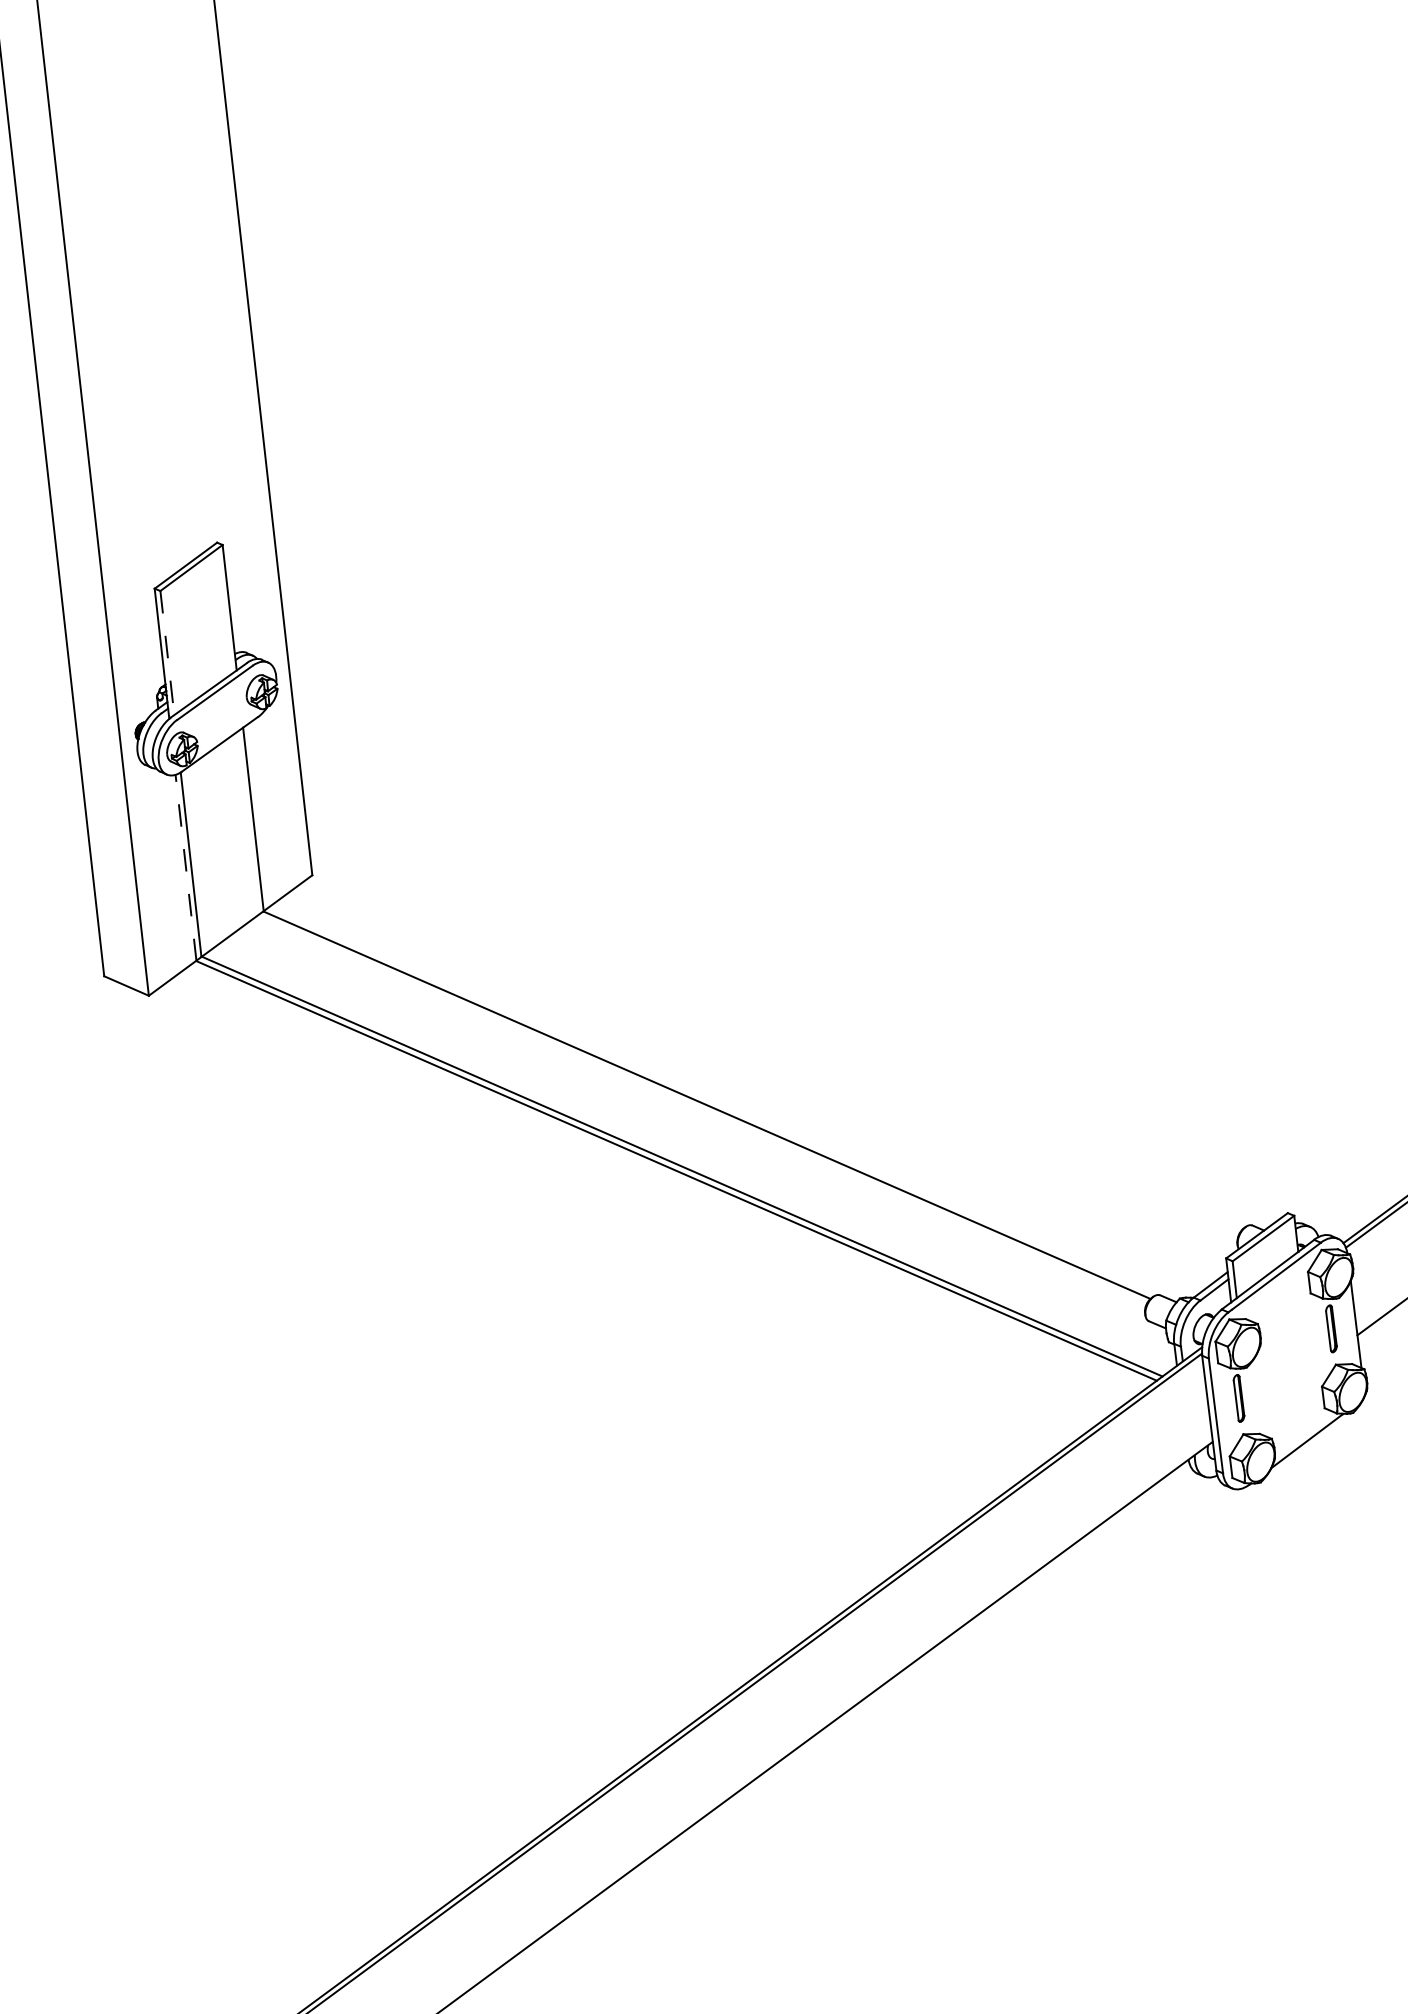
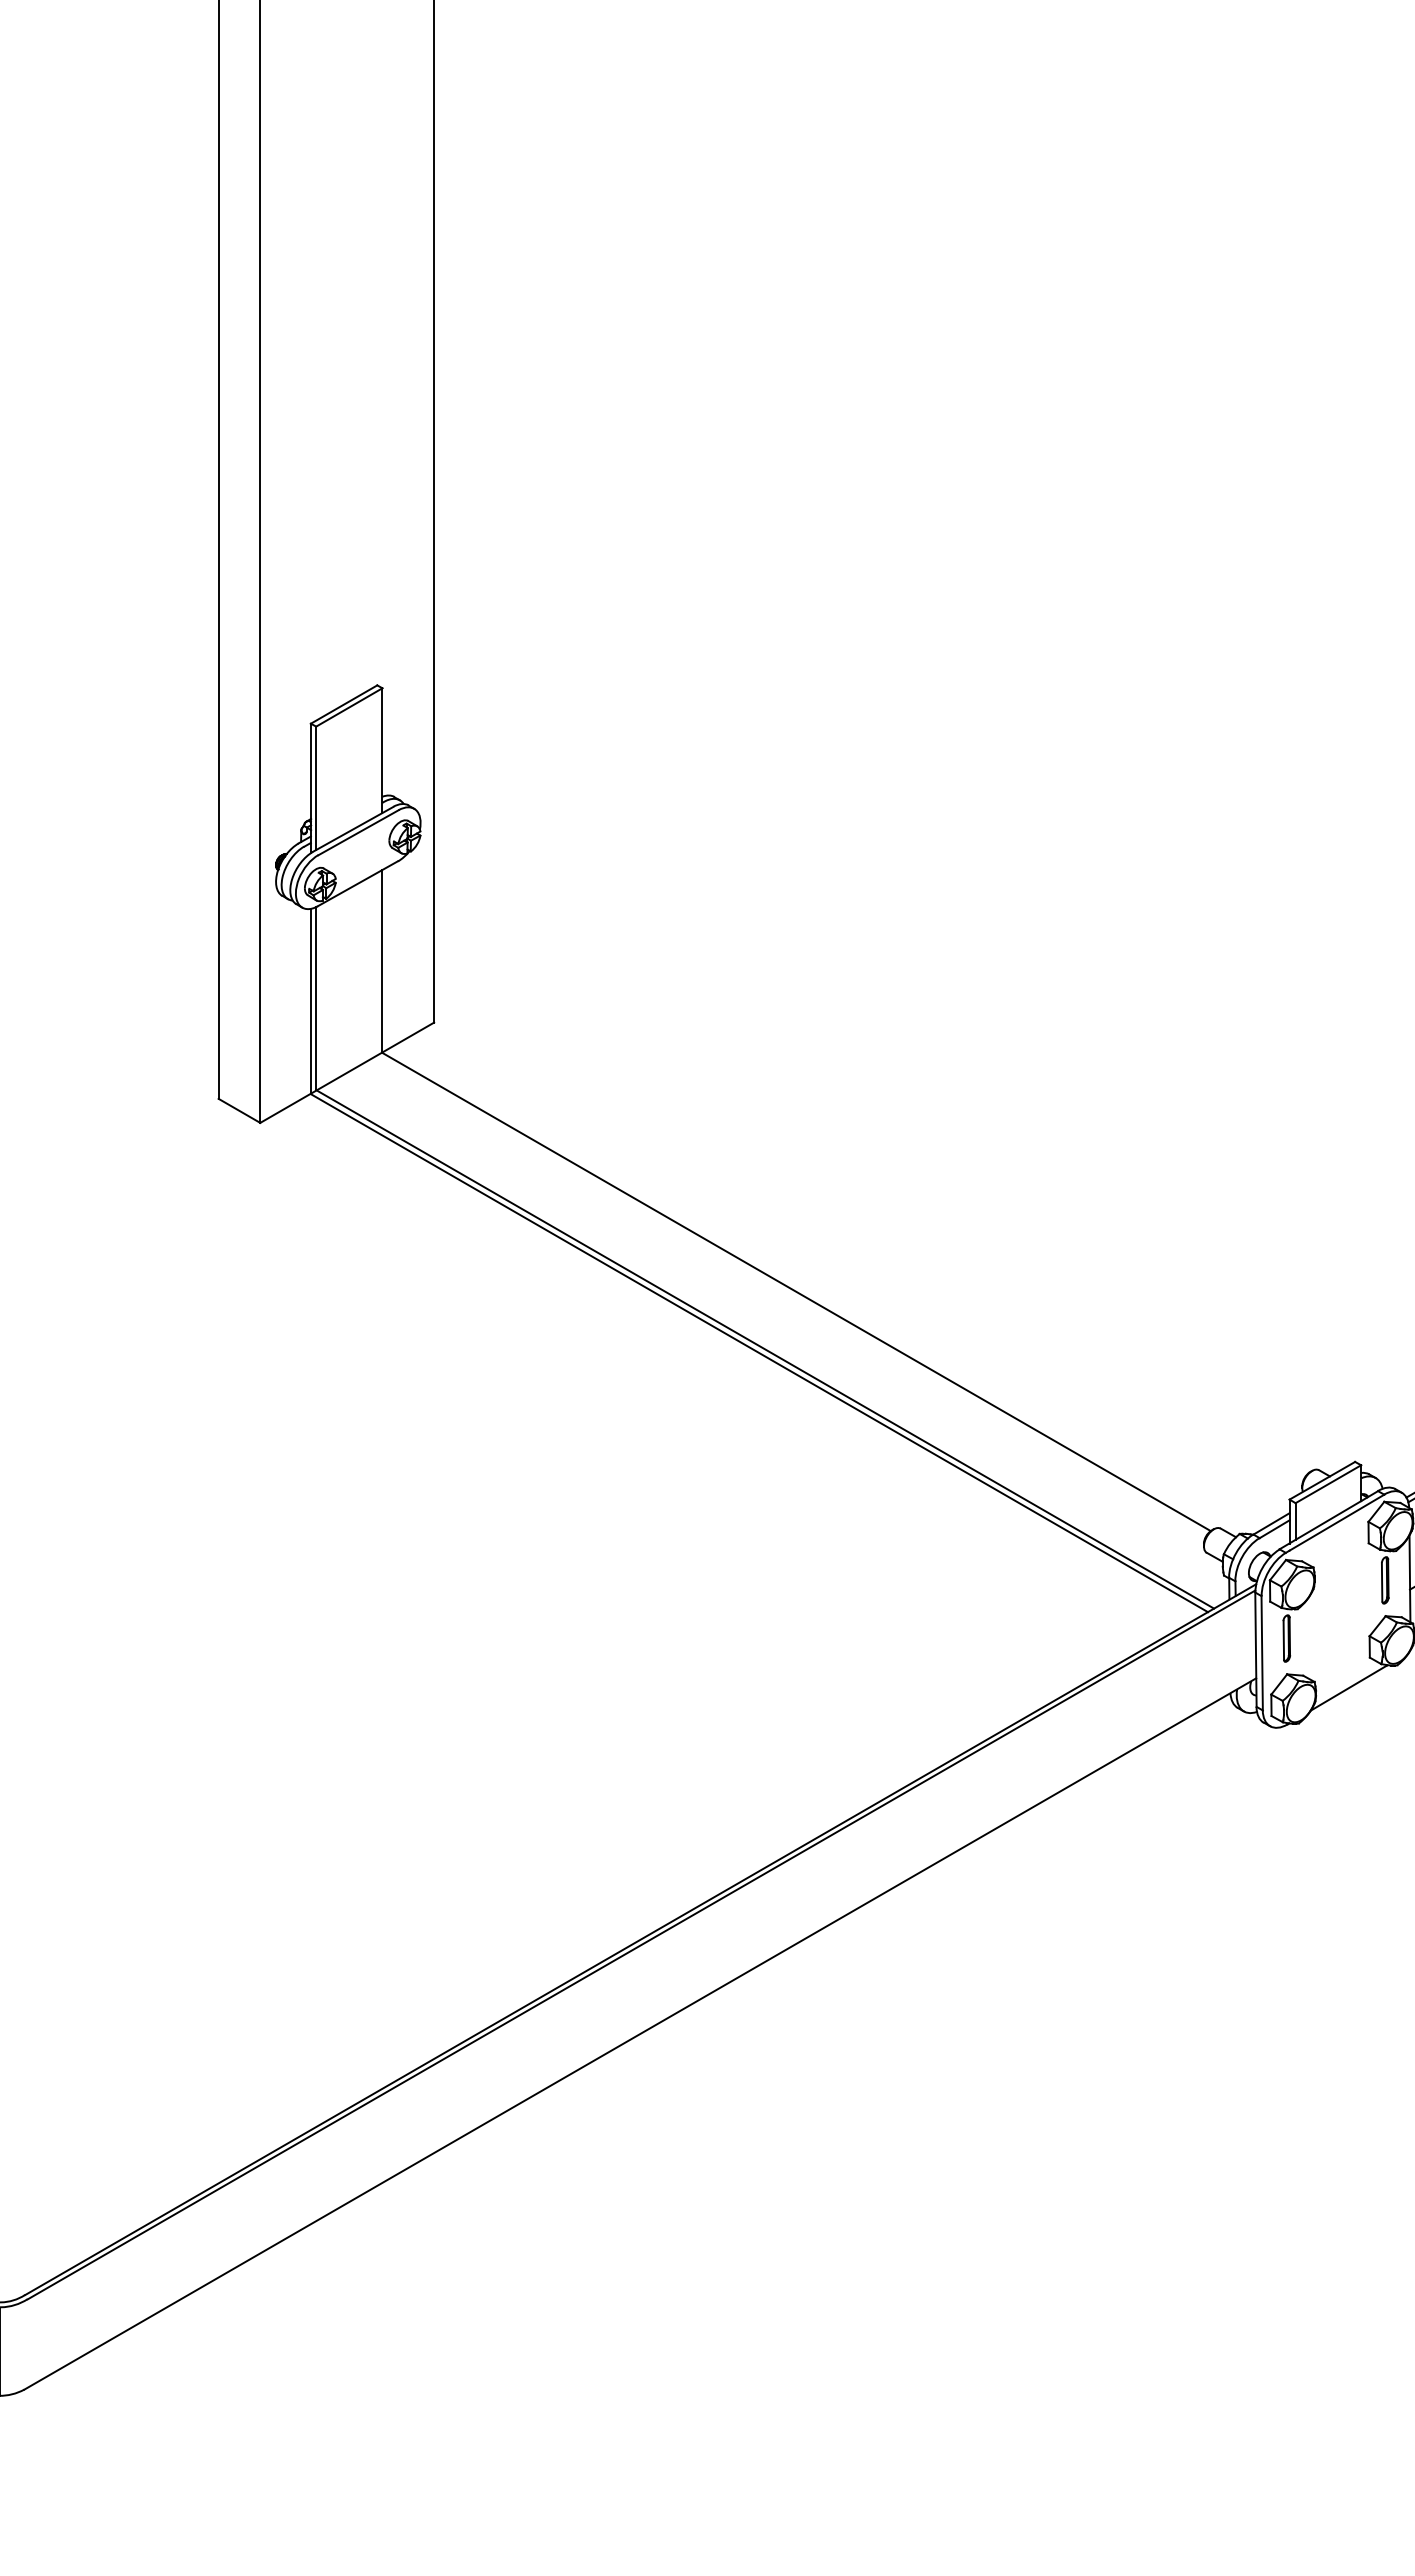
line: (167, 653) -> (316, 788), dashed -> solid
line: (185, 868) -> (310, 1001), dashed -> solid

